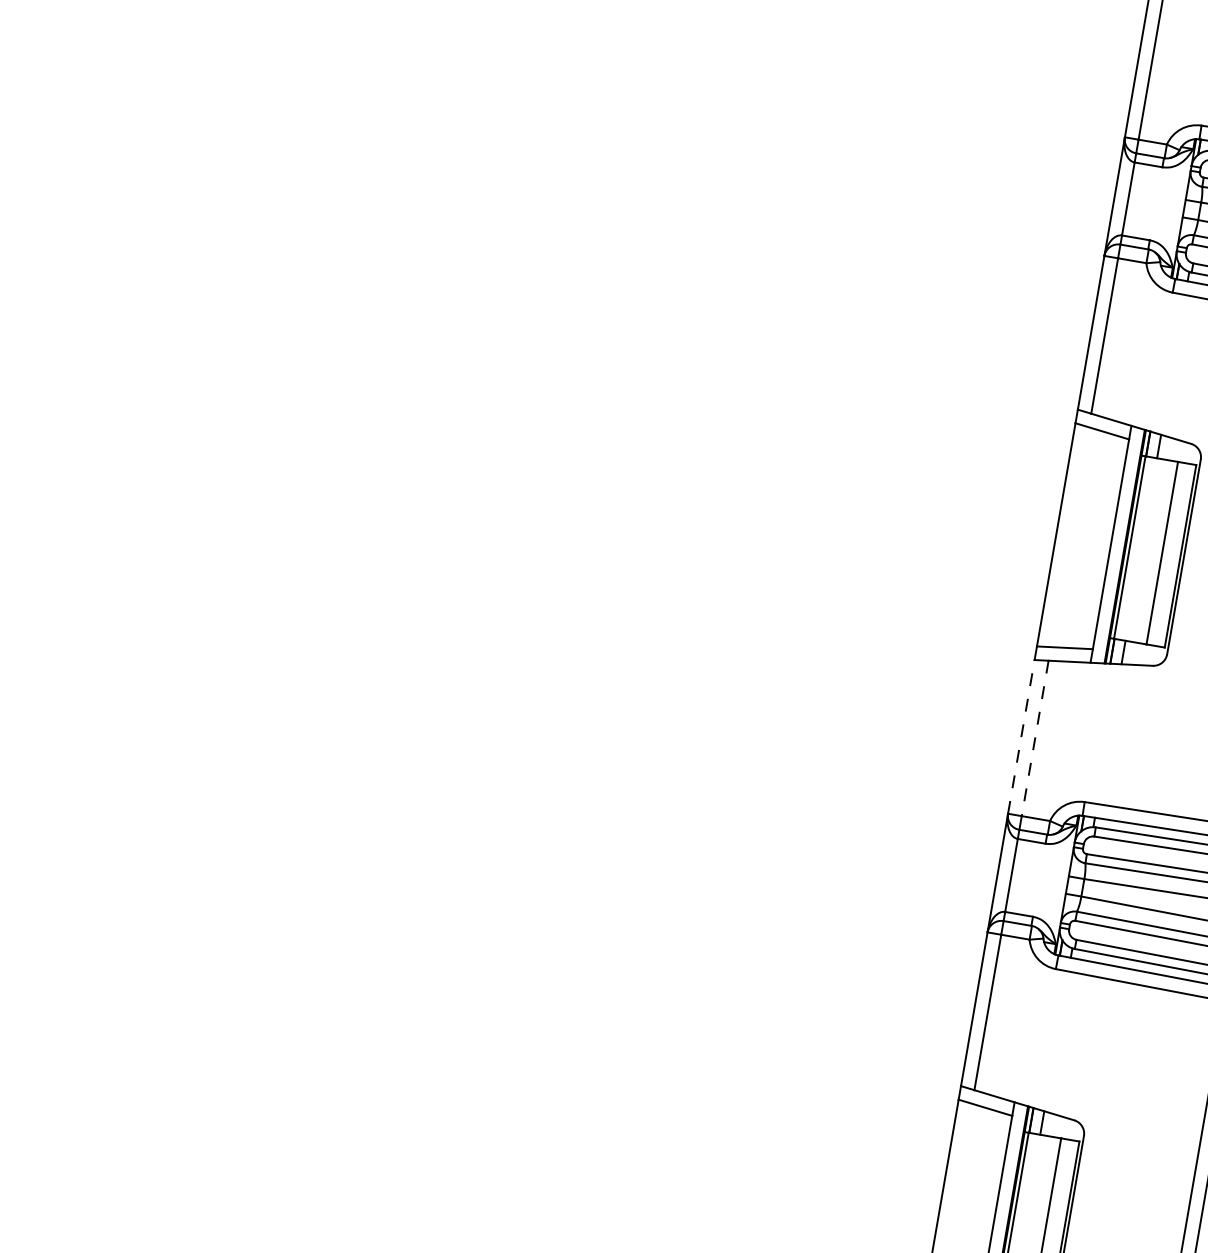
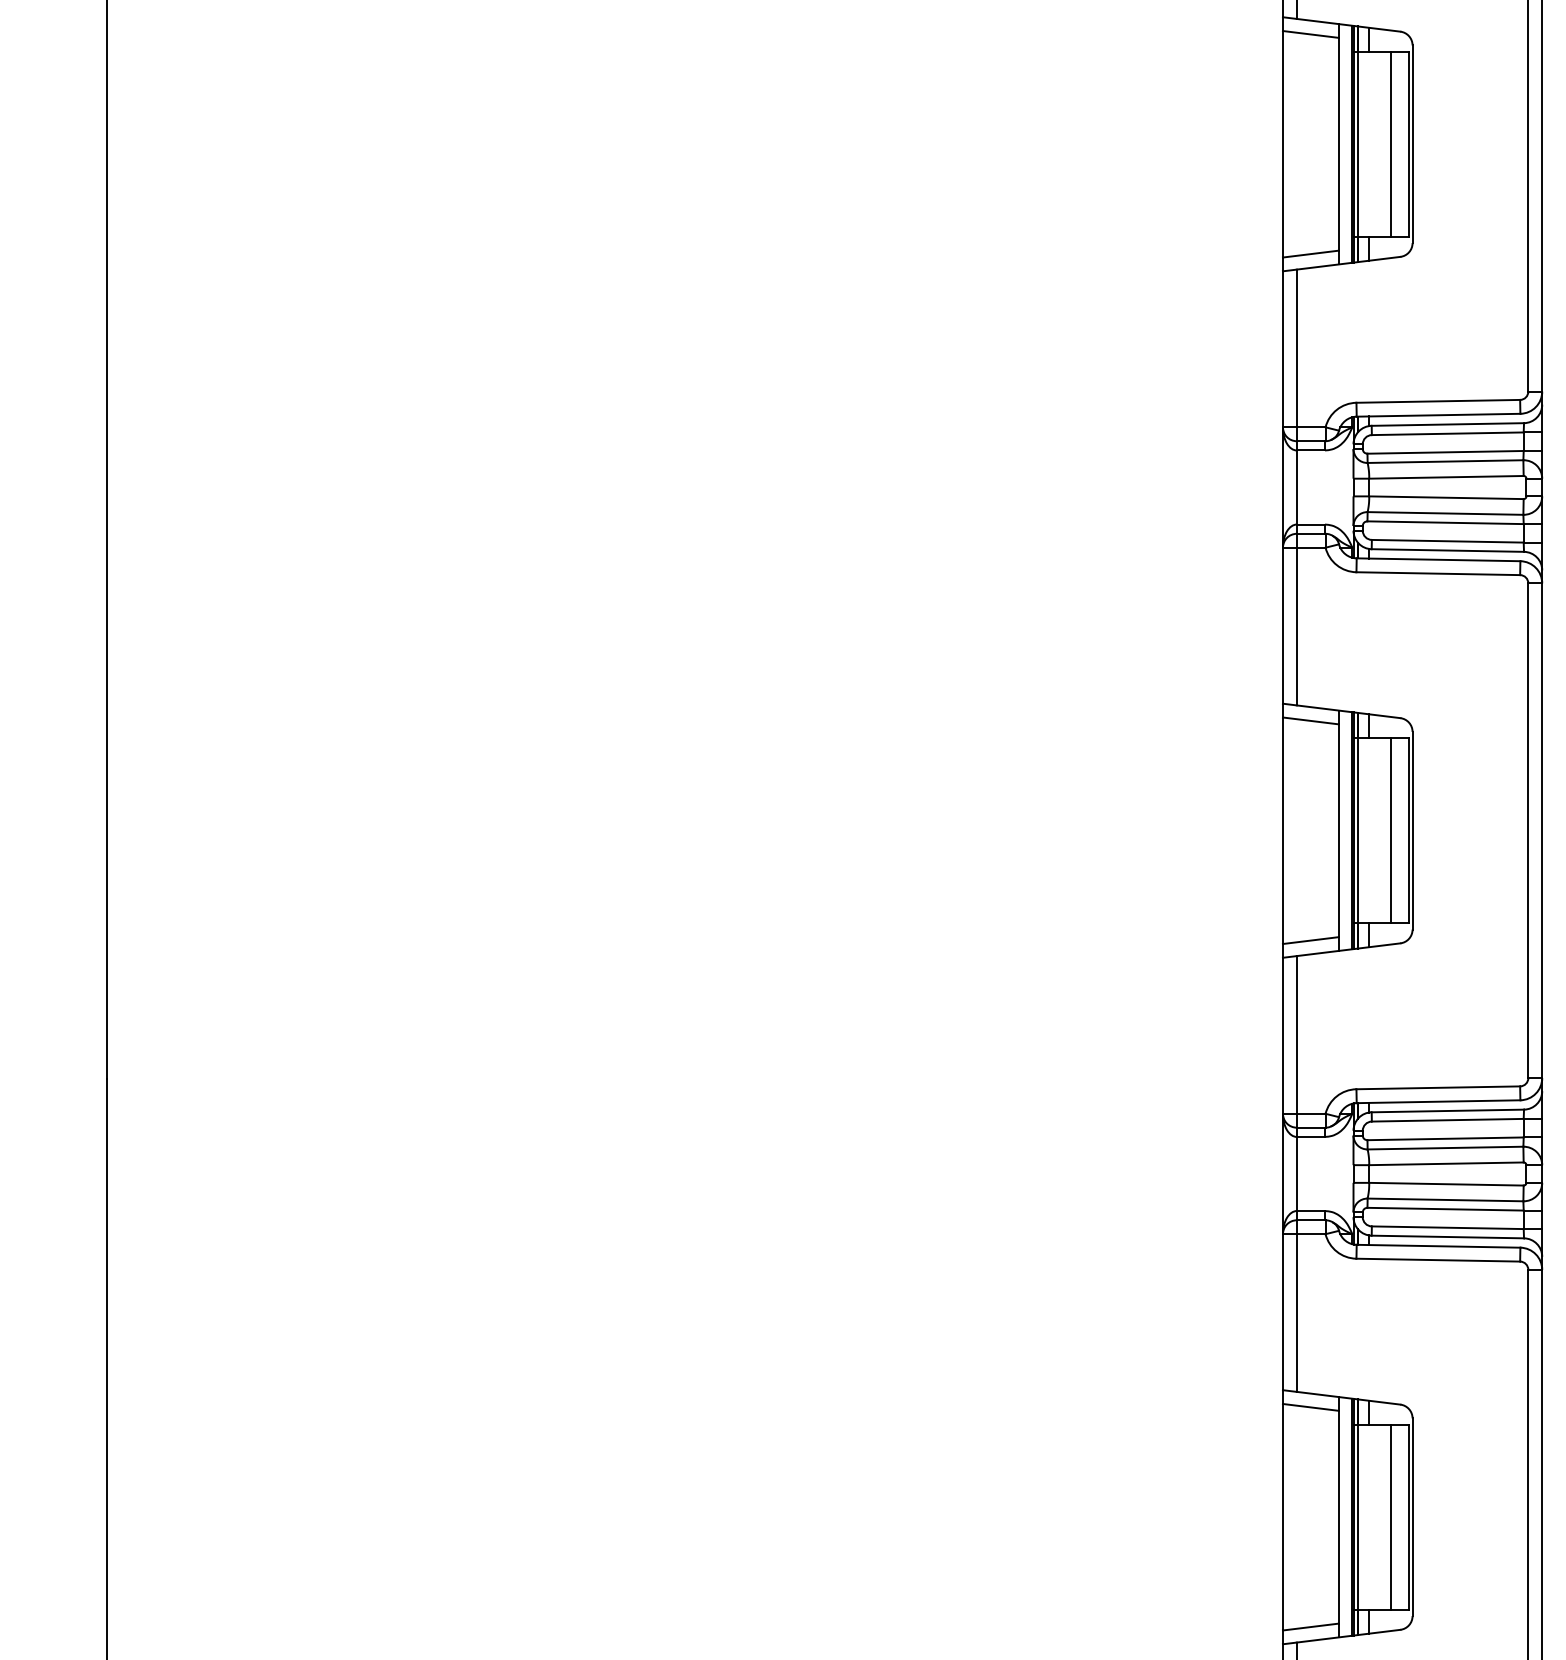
line: (1020, 736) -> (1282, 1035), dashed -> solid
line: (1034, 737) -> (1296, 1034), dashed -> solid

